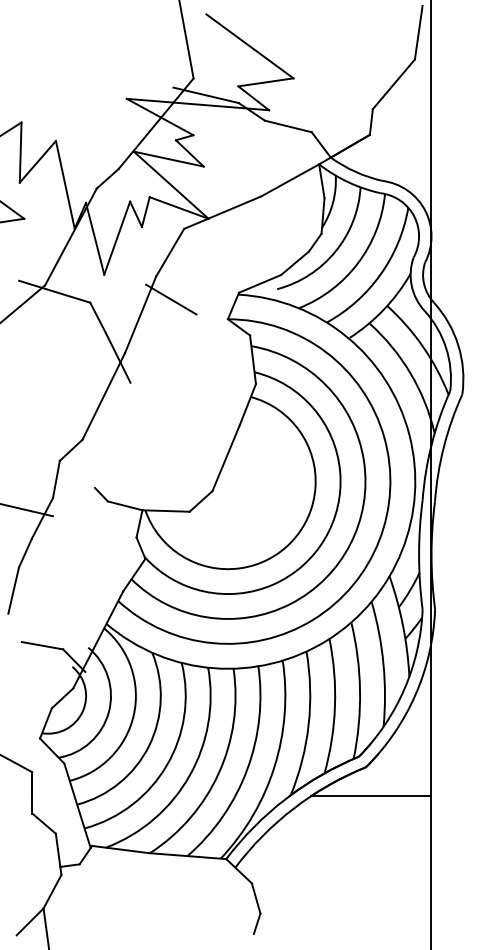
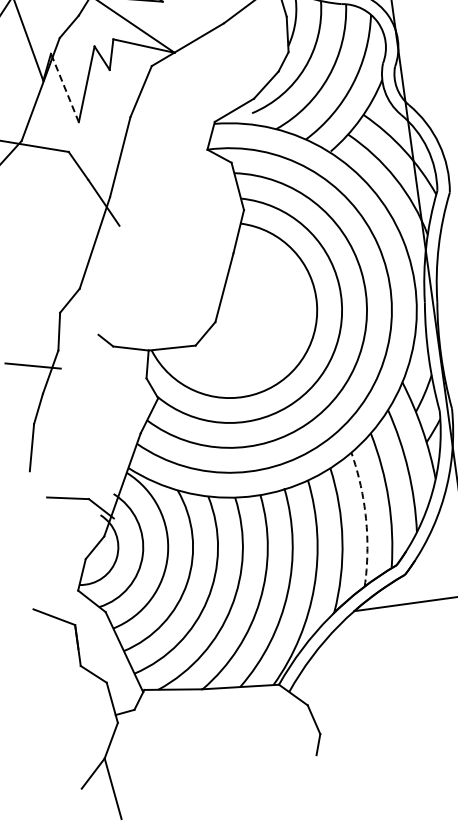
line: (95, 238) -> (65, 87), solid -> dashed
line: (171, 299) -> (148, 137), removed
arc: (334, 706) -> (365, 518), solid -> dashed

